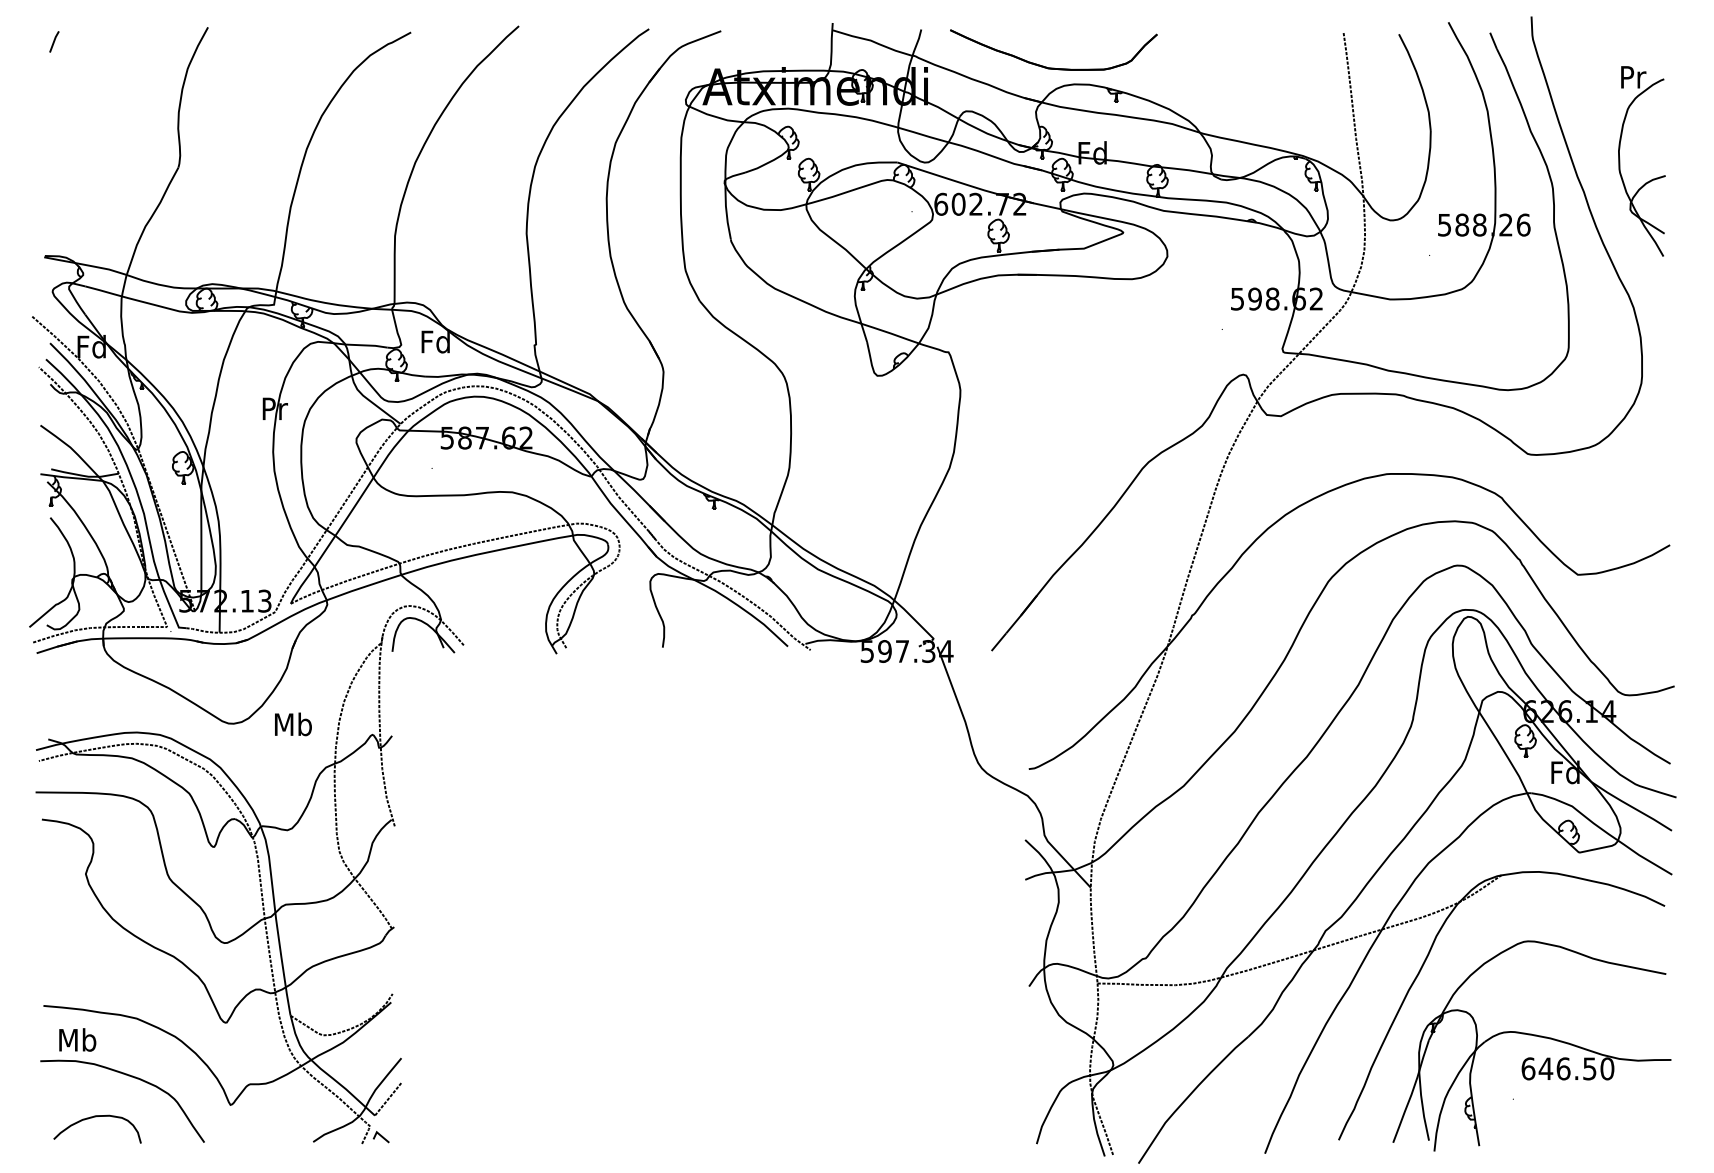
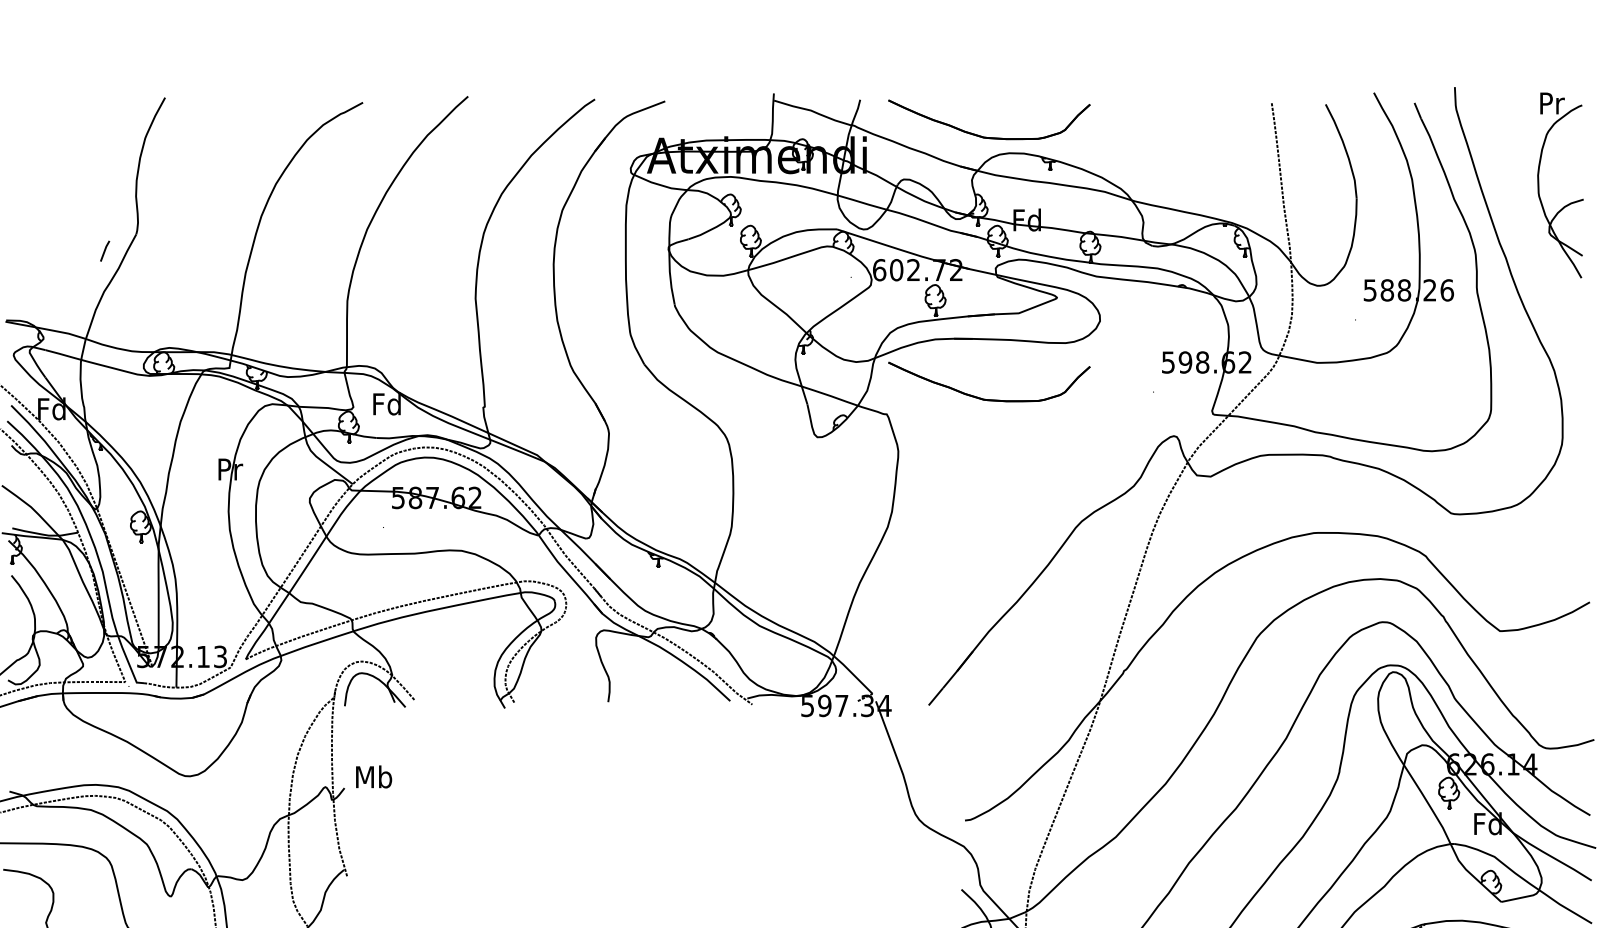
line: (54, 41) -> (105, 250), moved
part: (1651, 179) -> (1569, 203), moved
part: (1053, 336) -> (989, 398), added
text: (293, 724) -> (374, 777), moved

